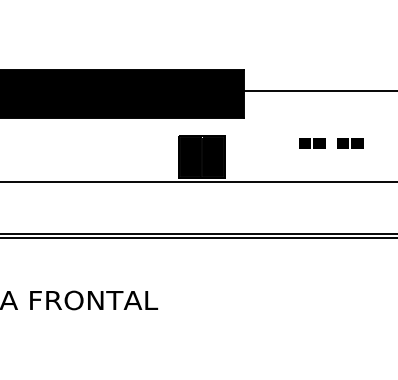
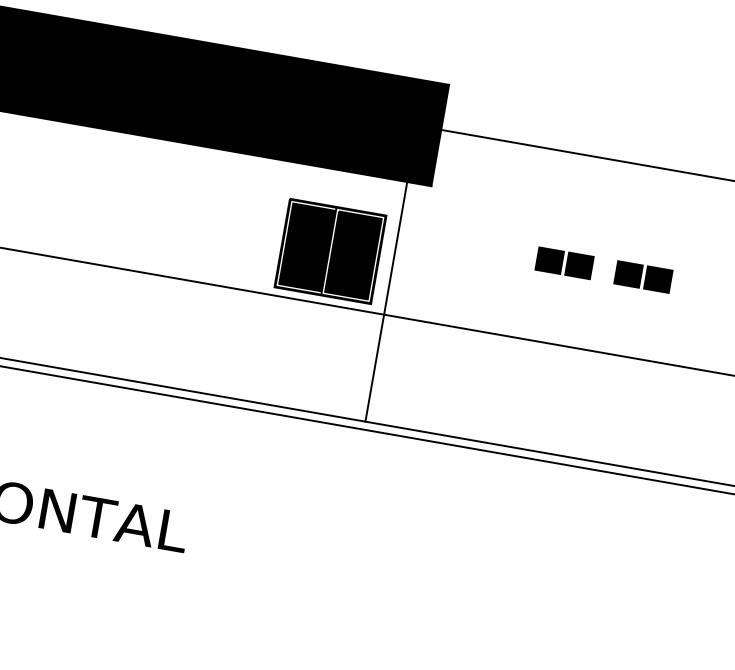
line: (232, 175) -> (387, 300), added

